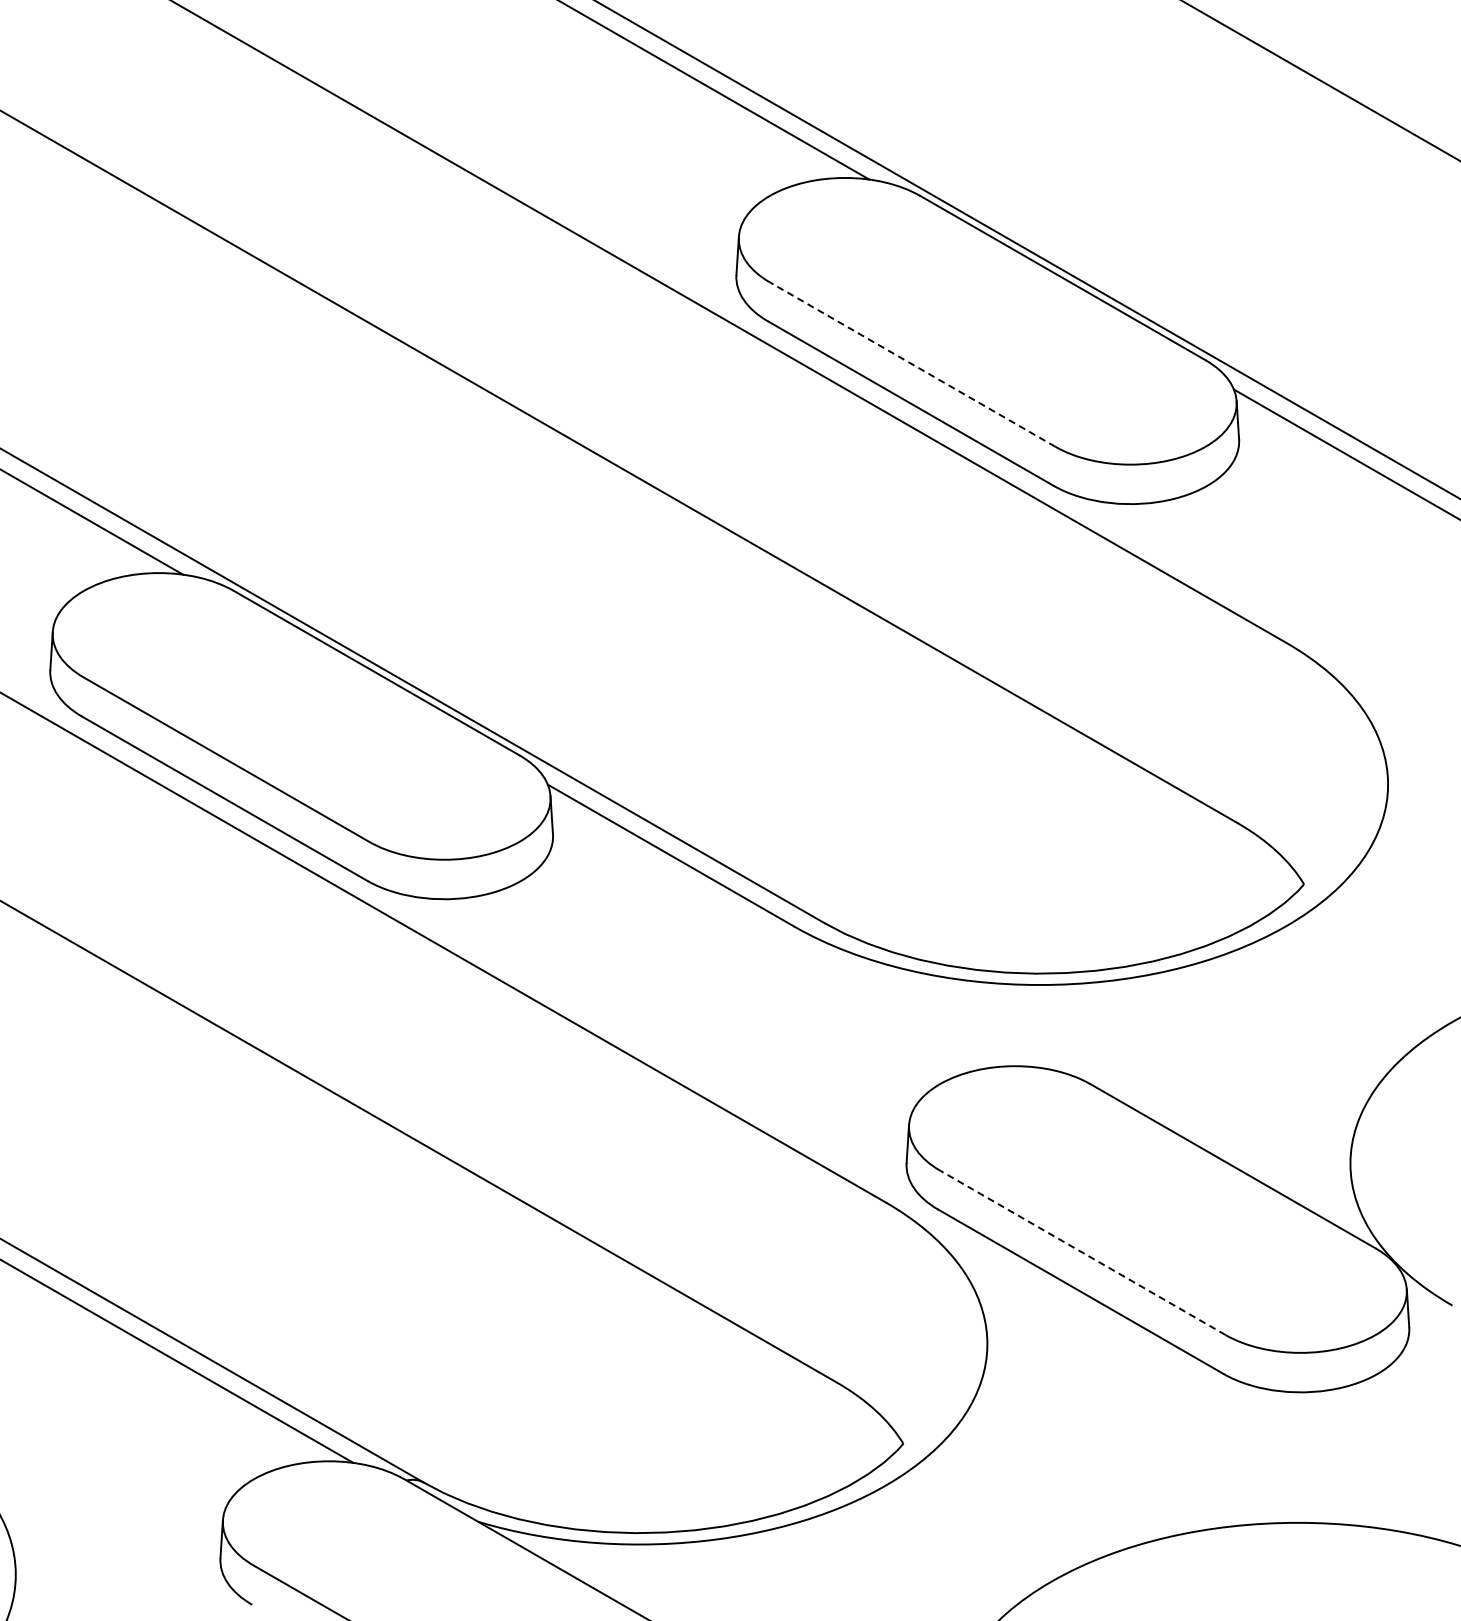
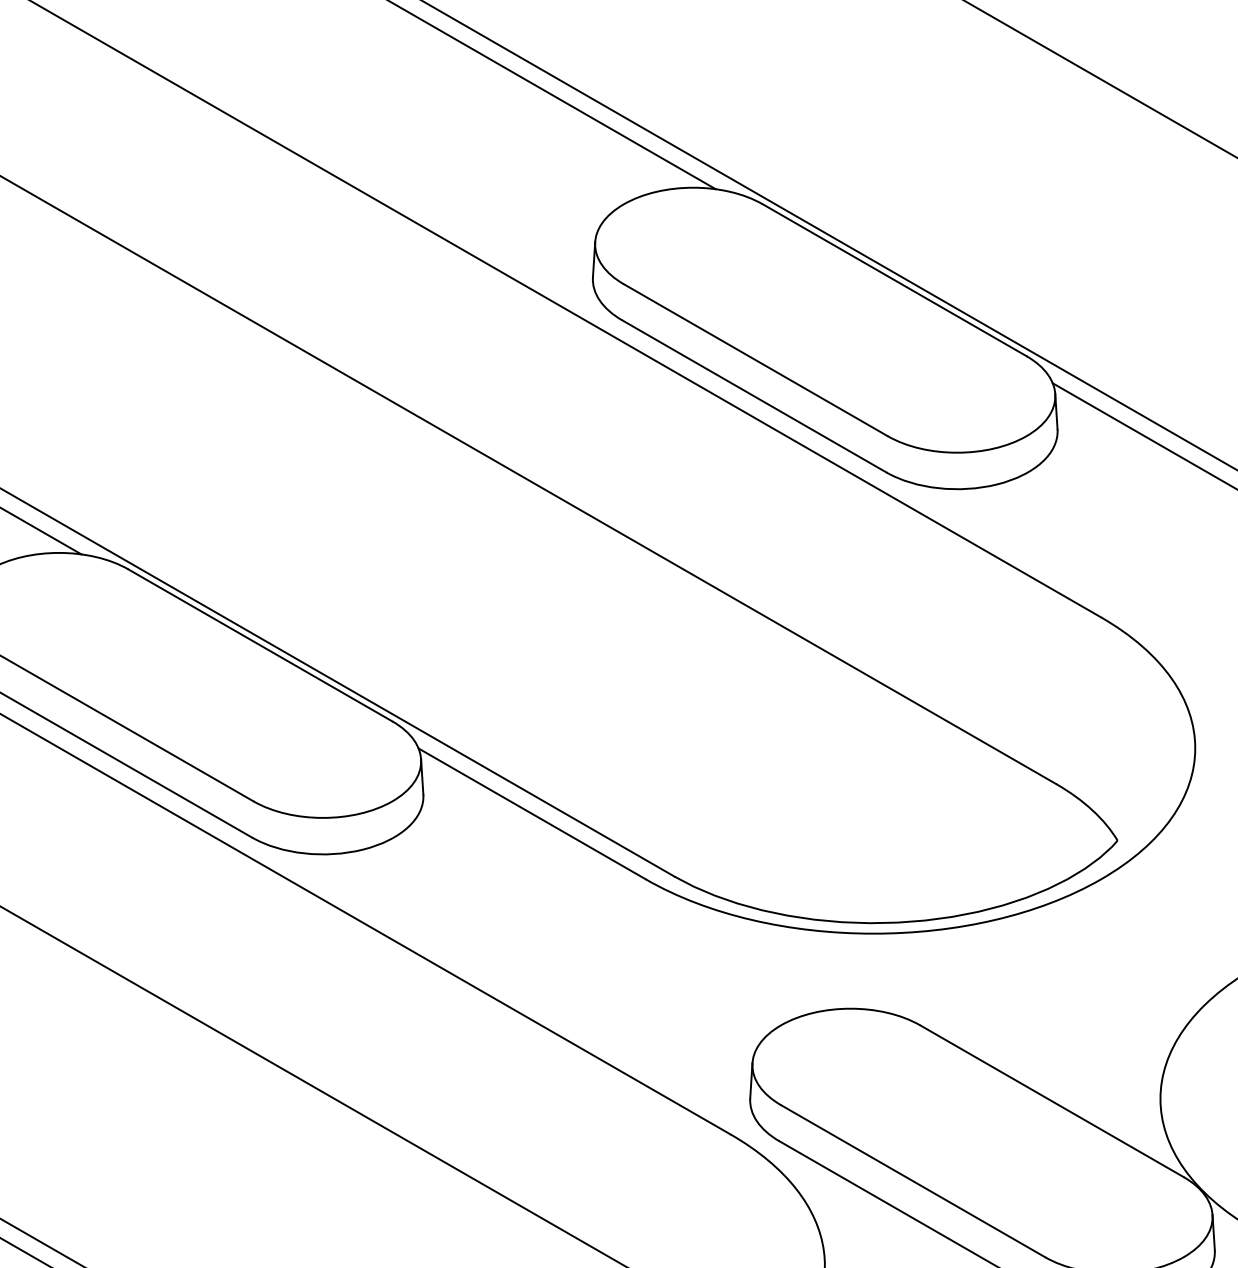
line: (912, 364) -> (755, 360), dashed -> solid
line: (1082, 1252) -> (912, 1180), dashed -> solid

